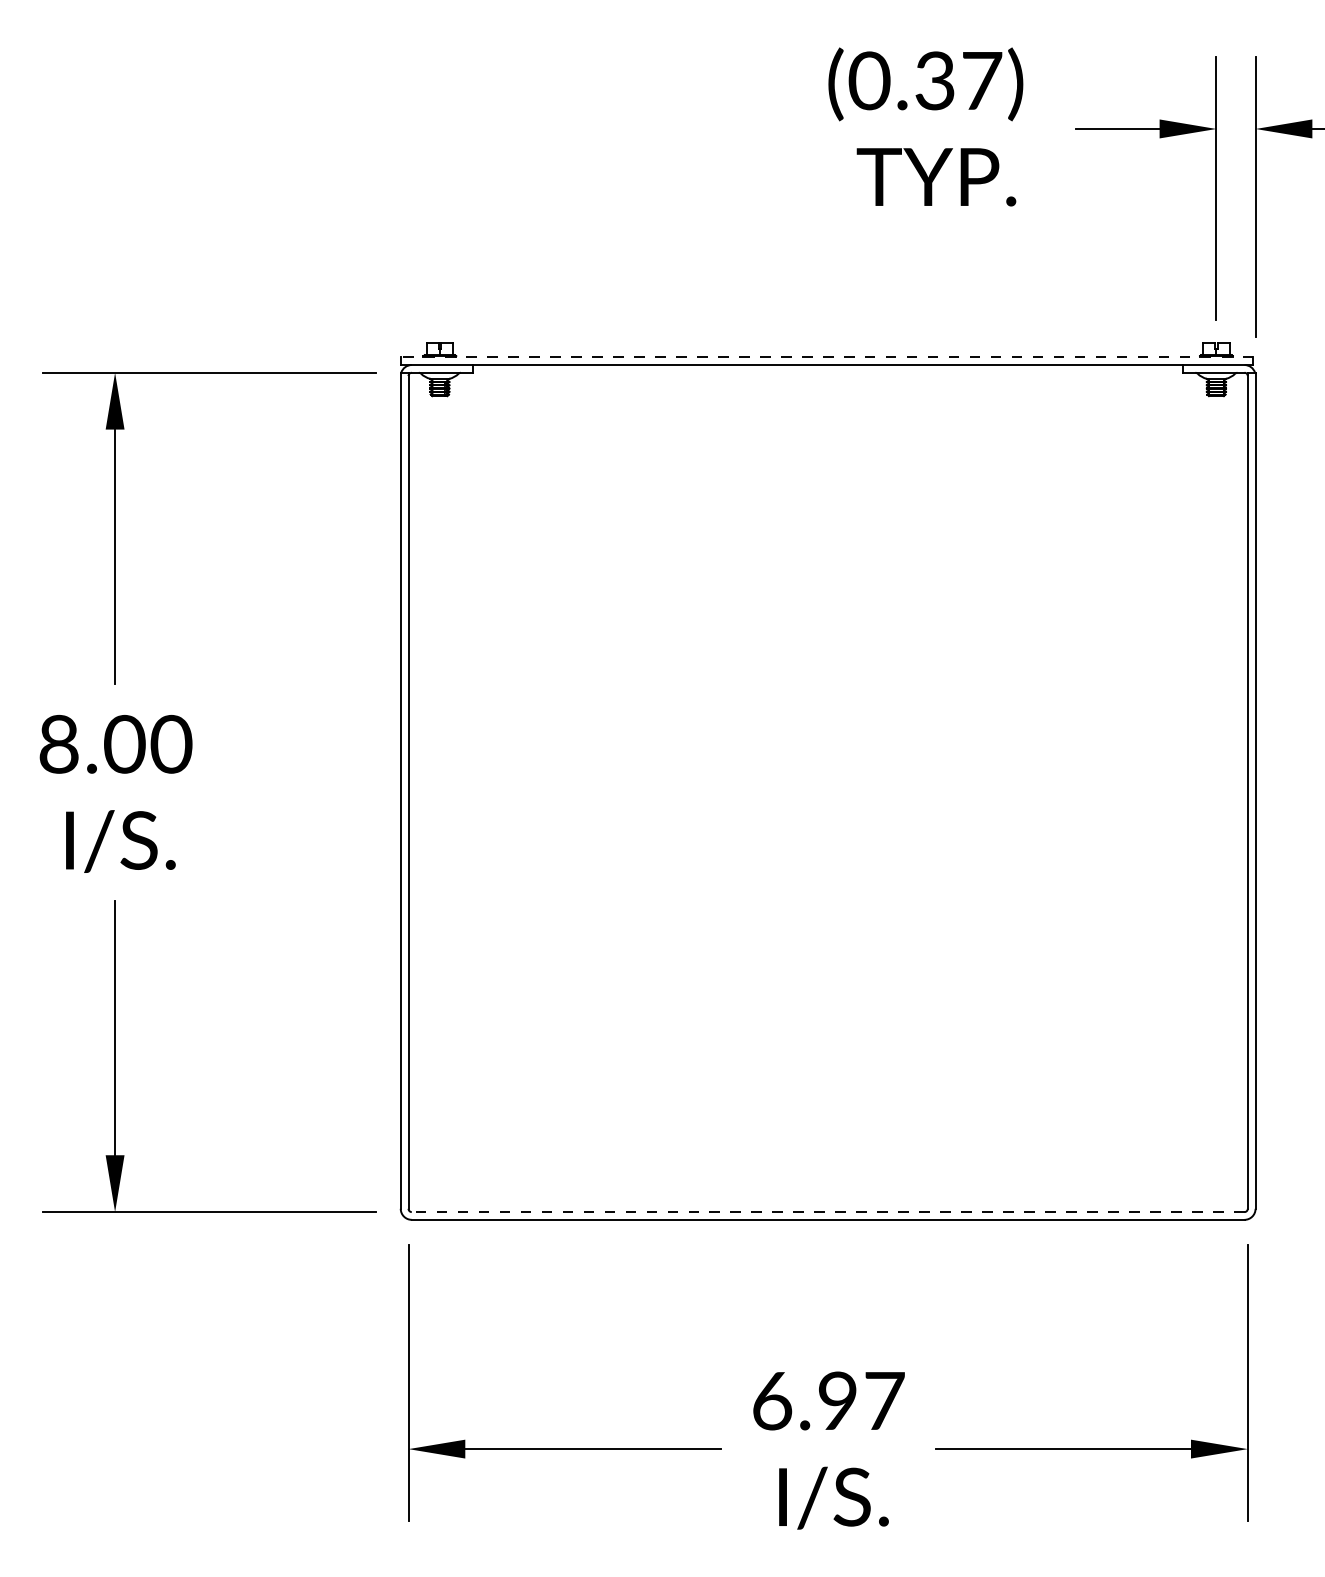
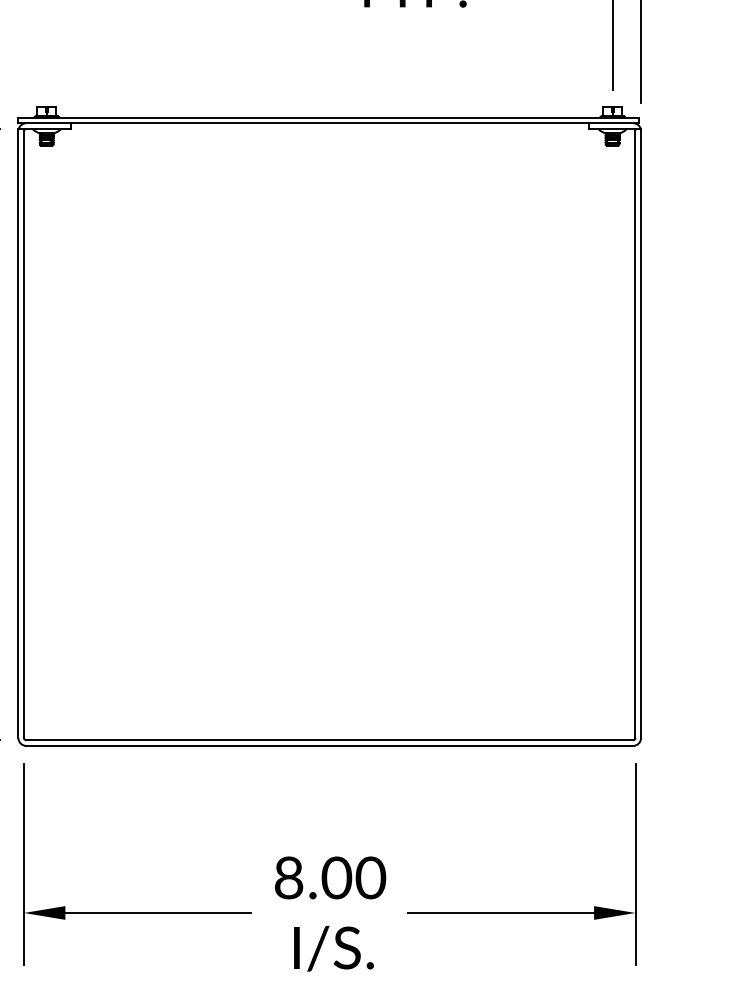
line: (826, 357) -> (328, 117), dashed -> solid
line: (827, 1212) -> (329, 740), dashed -> solid
text: (828, 1400) -> (330, 877), 6.97 -> 8.00

